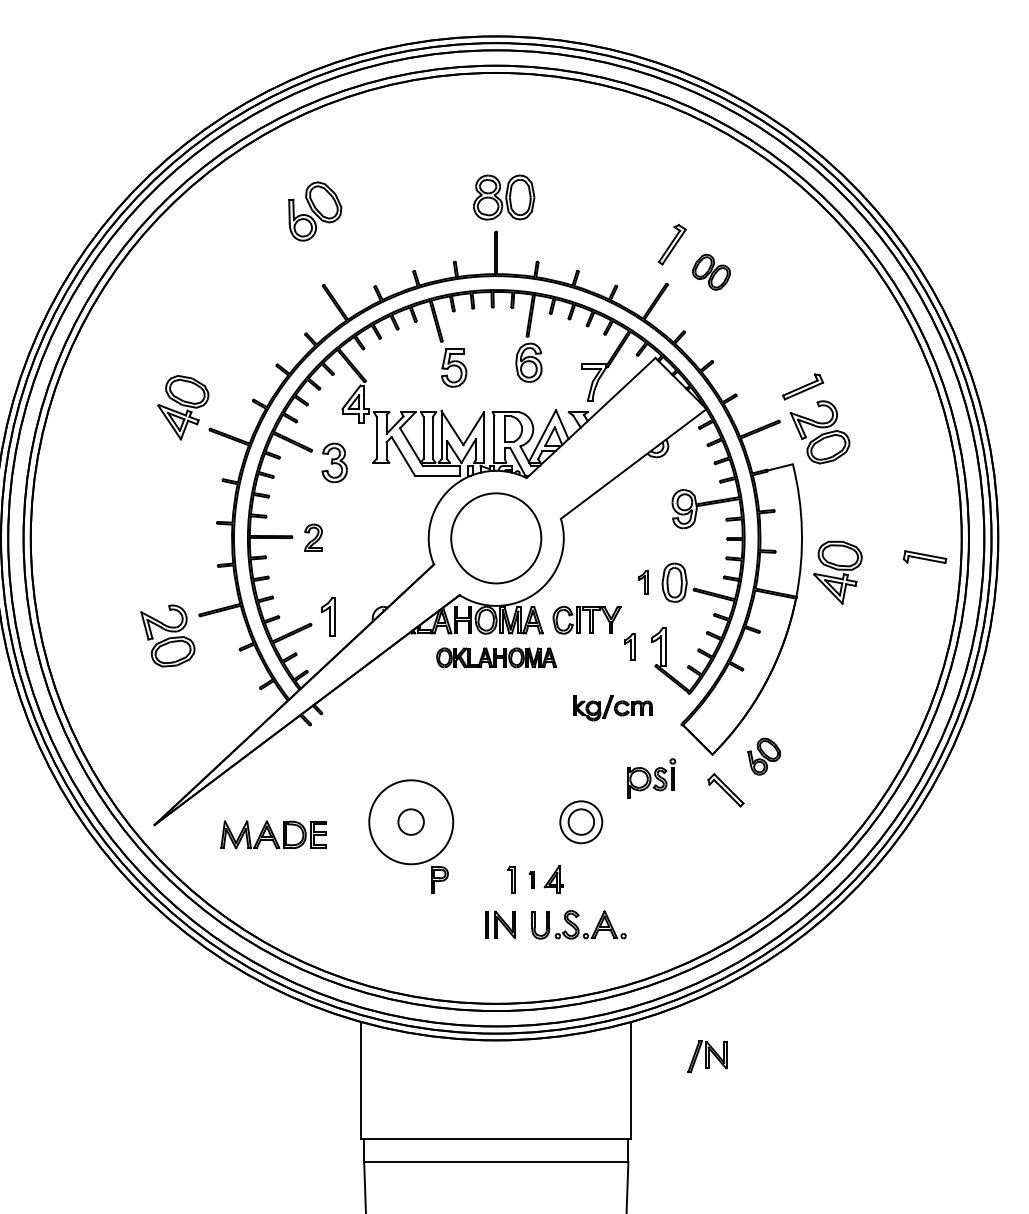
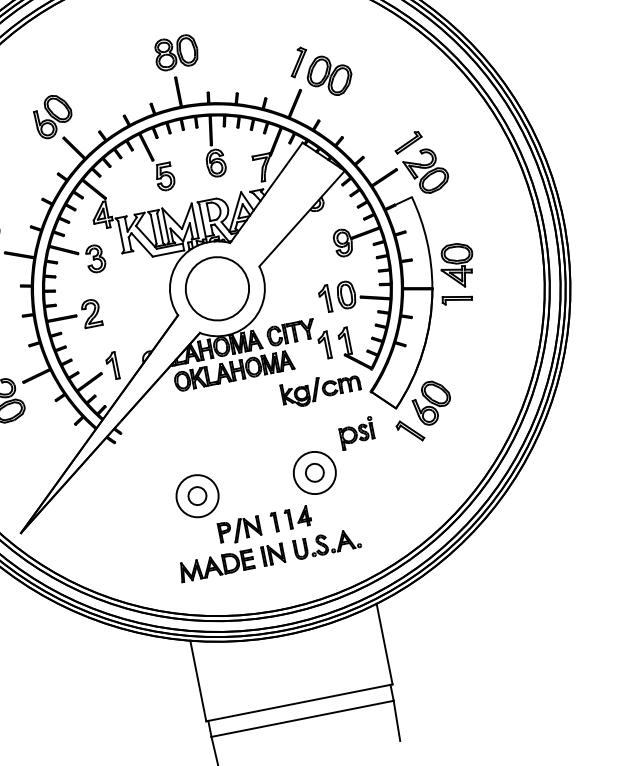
part: (315, 211) -> (53, 116), moved
part: (711, 272) -> (329, 76), size x1.67
part: (313, 537) -> (91, 313), size x1.43
part: (924, 556) -> (456, 298), moved
part: (643, 582) -> (324, 299), size x1.67
part: (629, 646) -> (324, 345), size x1.43
part: (496, 657) -> (233, 370), size x1.43
part: (612, 708) -> (320, 390), size x1.43
part: (763, 756) -> (431, 402), size x1.67
circle: (411, 822) -> (197, 496), size x0.71
circle: (581, 822) -> (315, 473), size x1.43
part: (273, 834) -> (216, 565), moved
part: (531, 879) -> (288, 519), size x1.67
part: (707, 1056) -> (246, 528), moved

